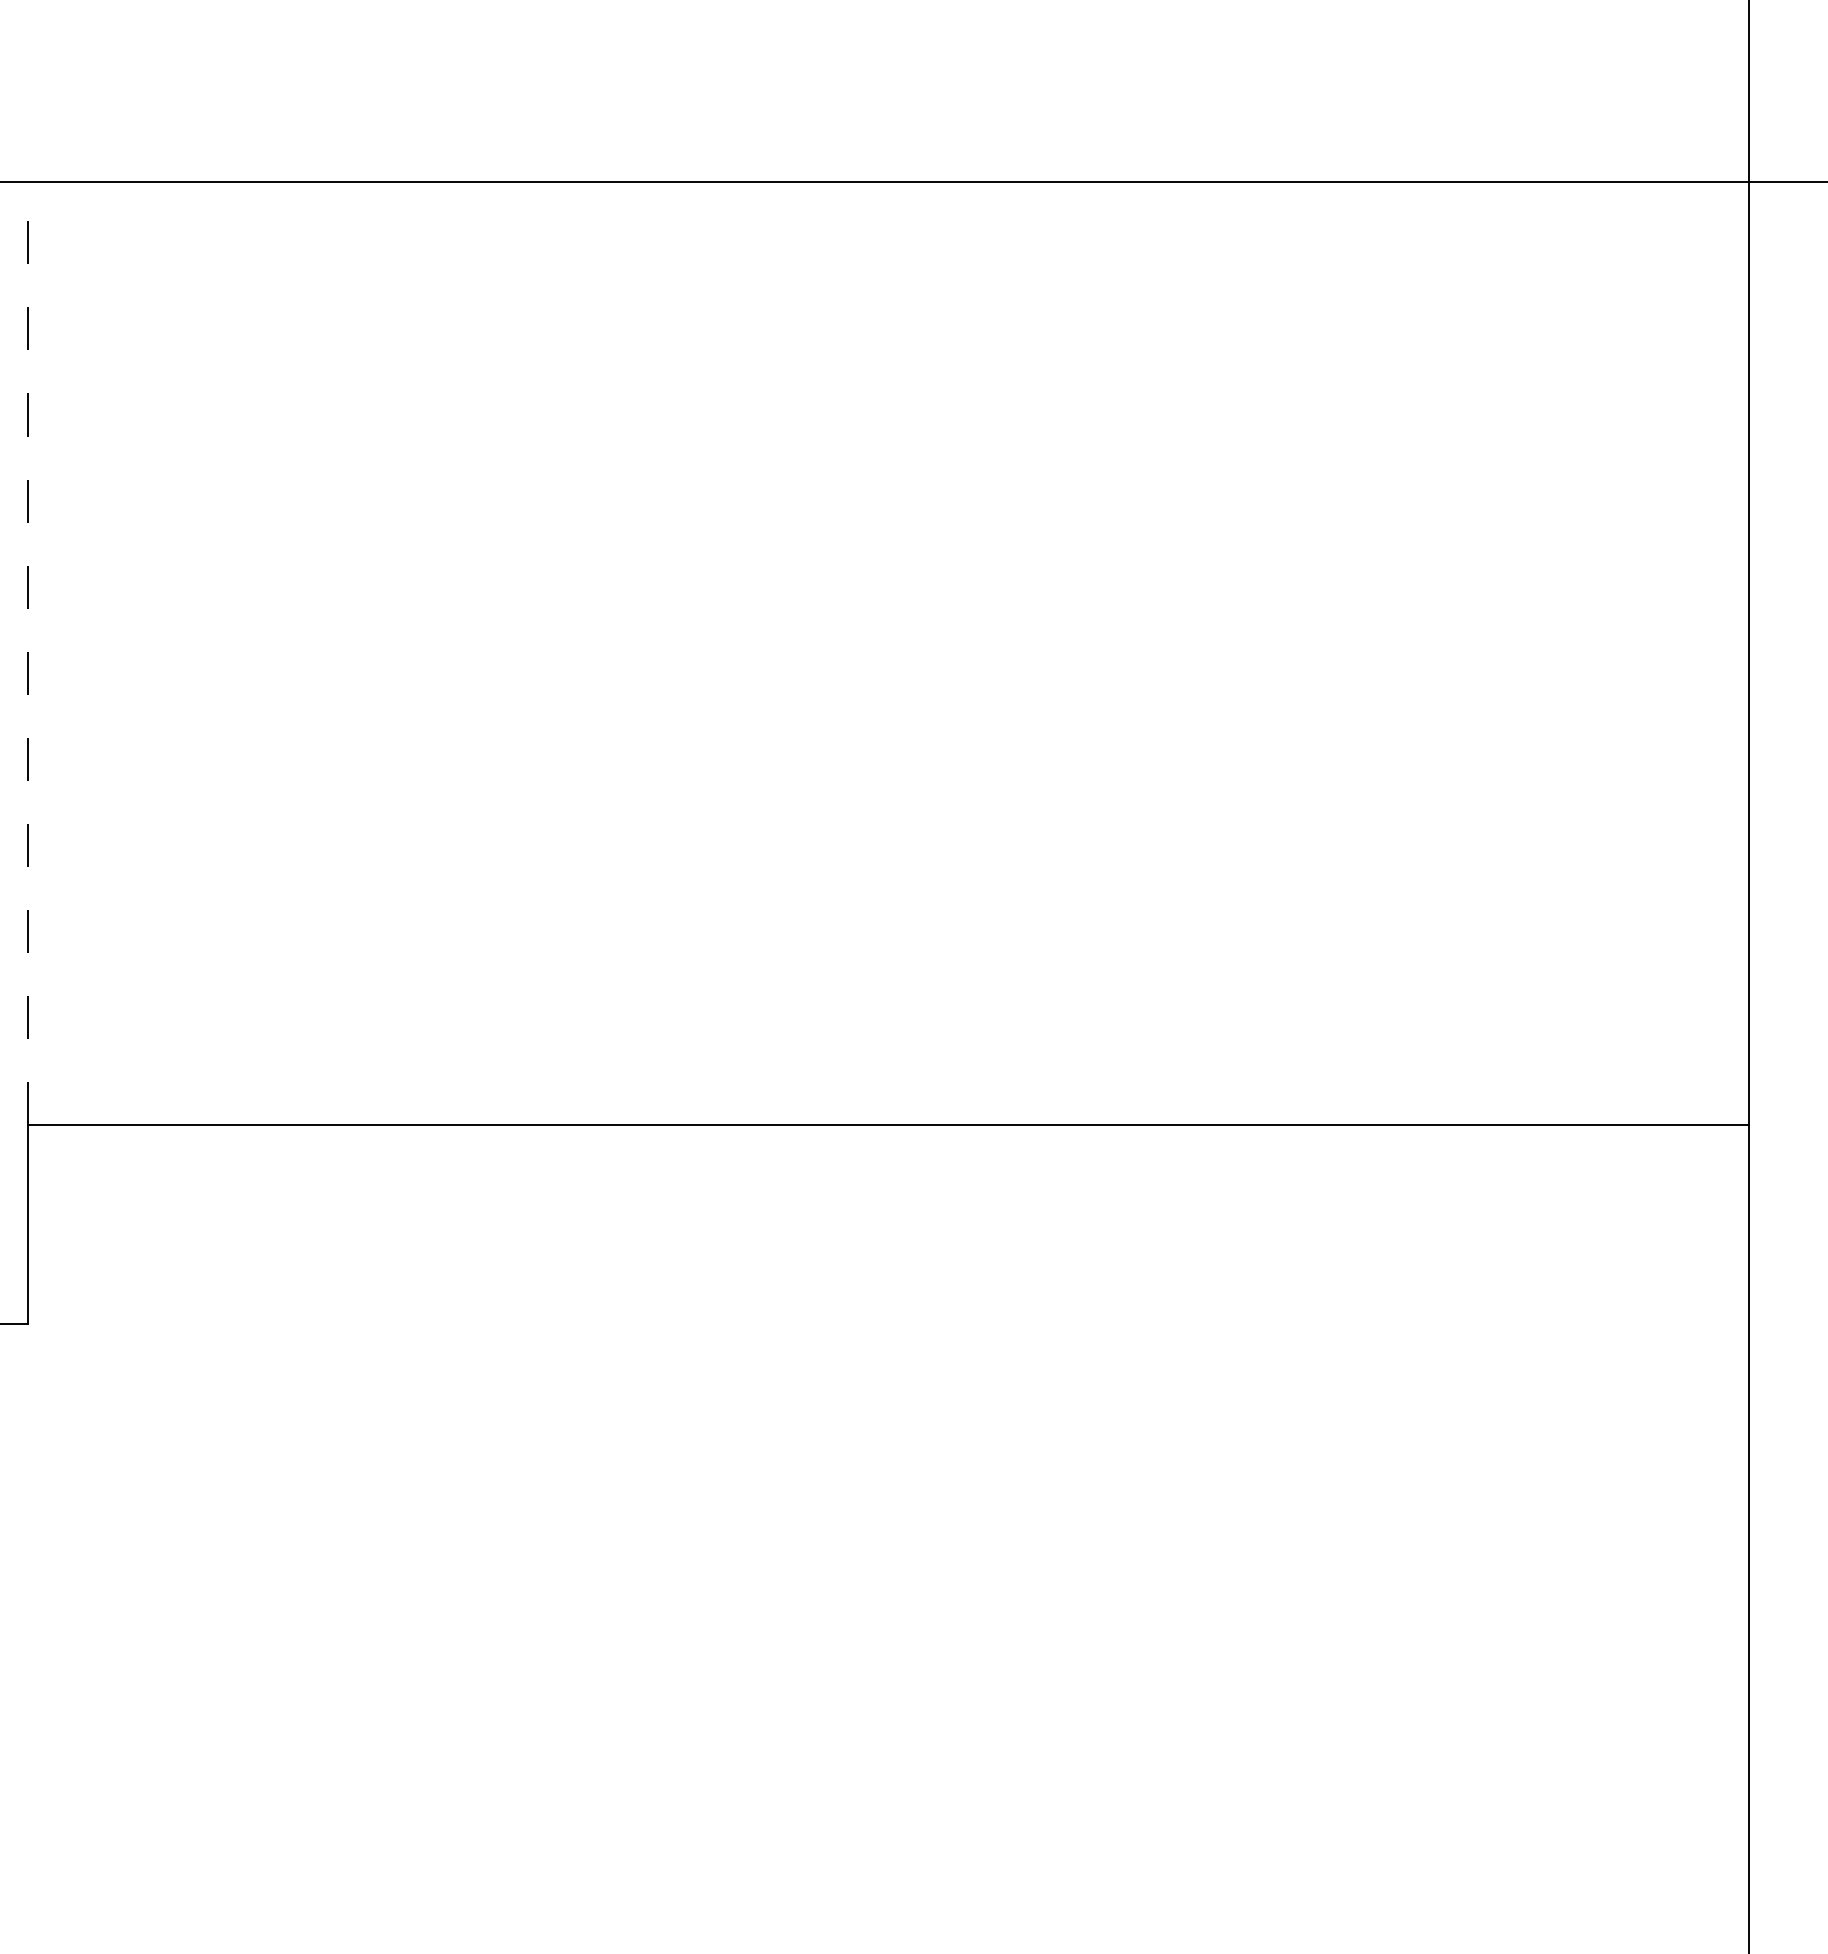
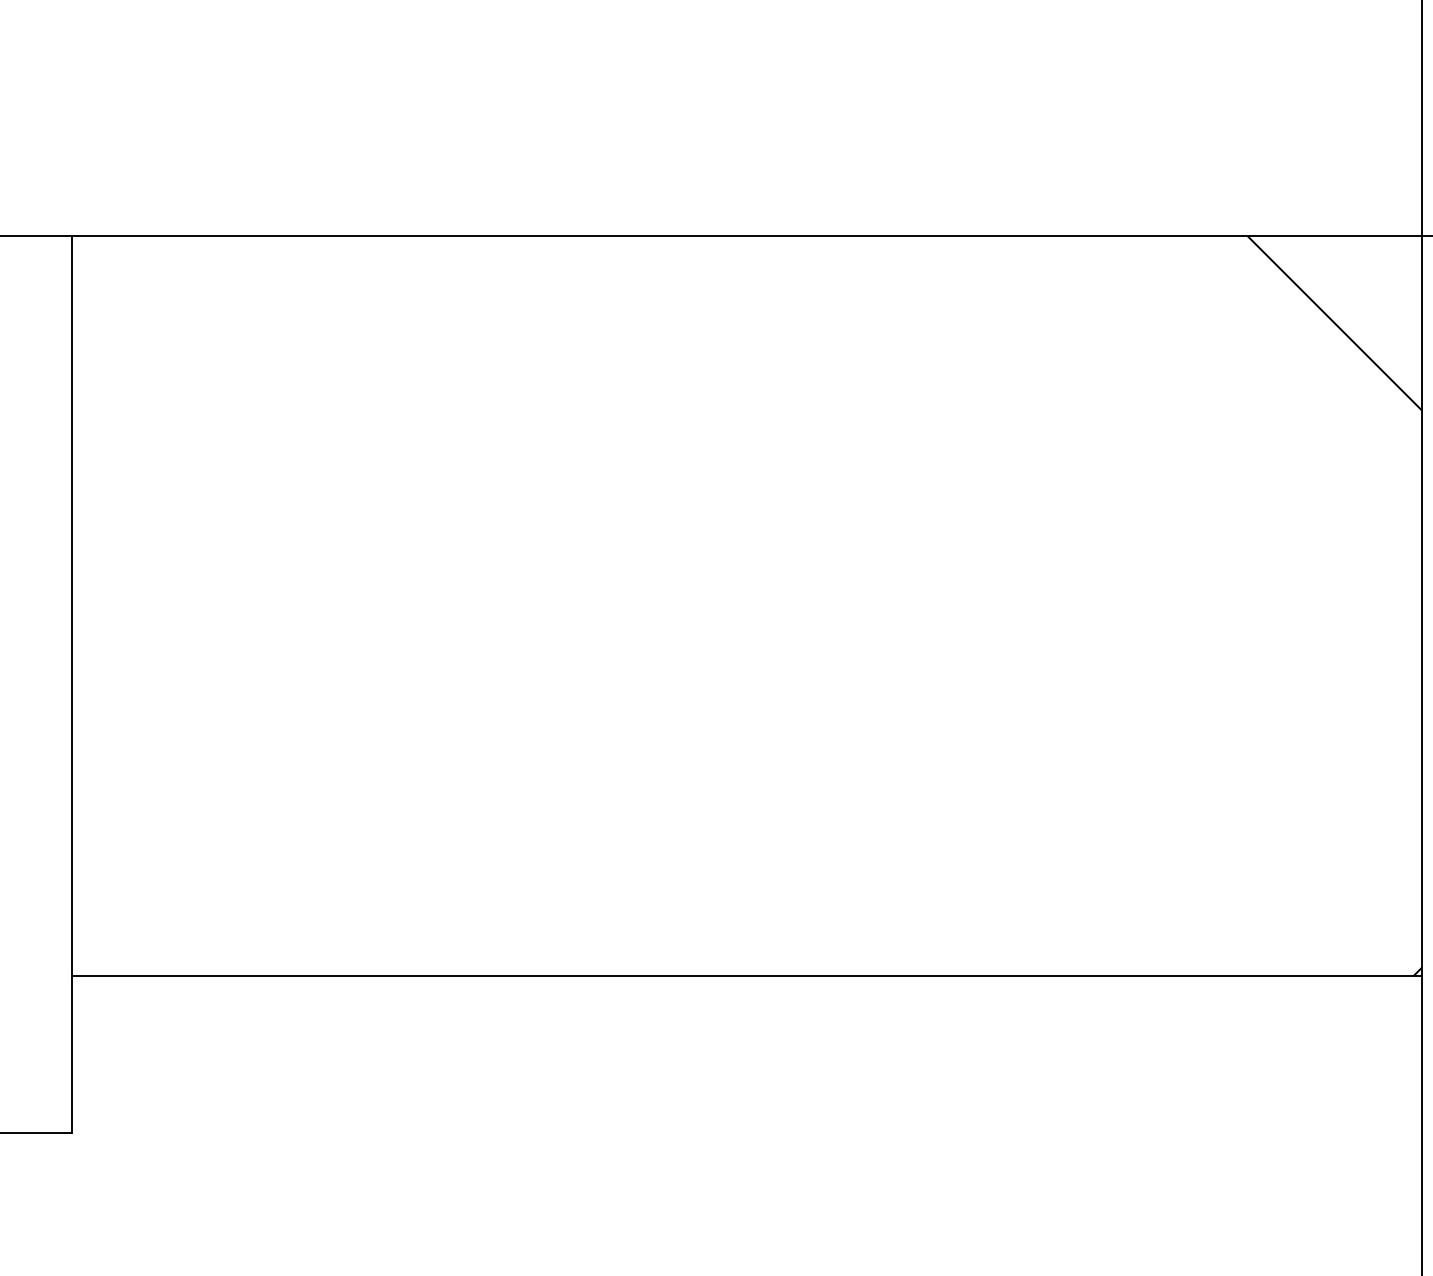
line: (27, 653) -> (71, 606), dashed -> solid
hatch: (1637, 653) -> (1334, 606), added

